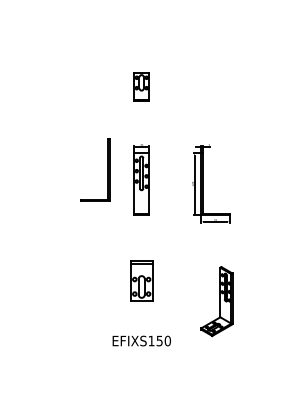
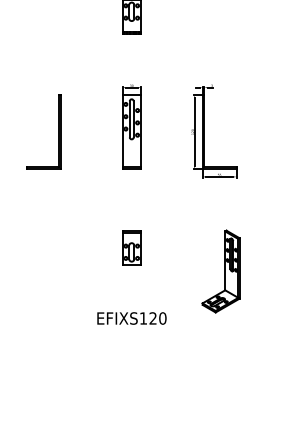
part: (107, 169) -> (57, 131), moved
part: (141, 281) -> (131, 247), size x0.71
text: (159, 340) -> (152, 317), EFIXS150 -> EFIXS120

